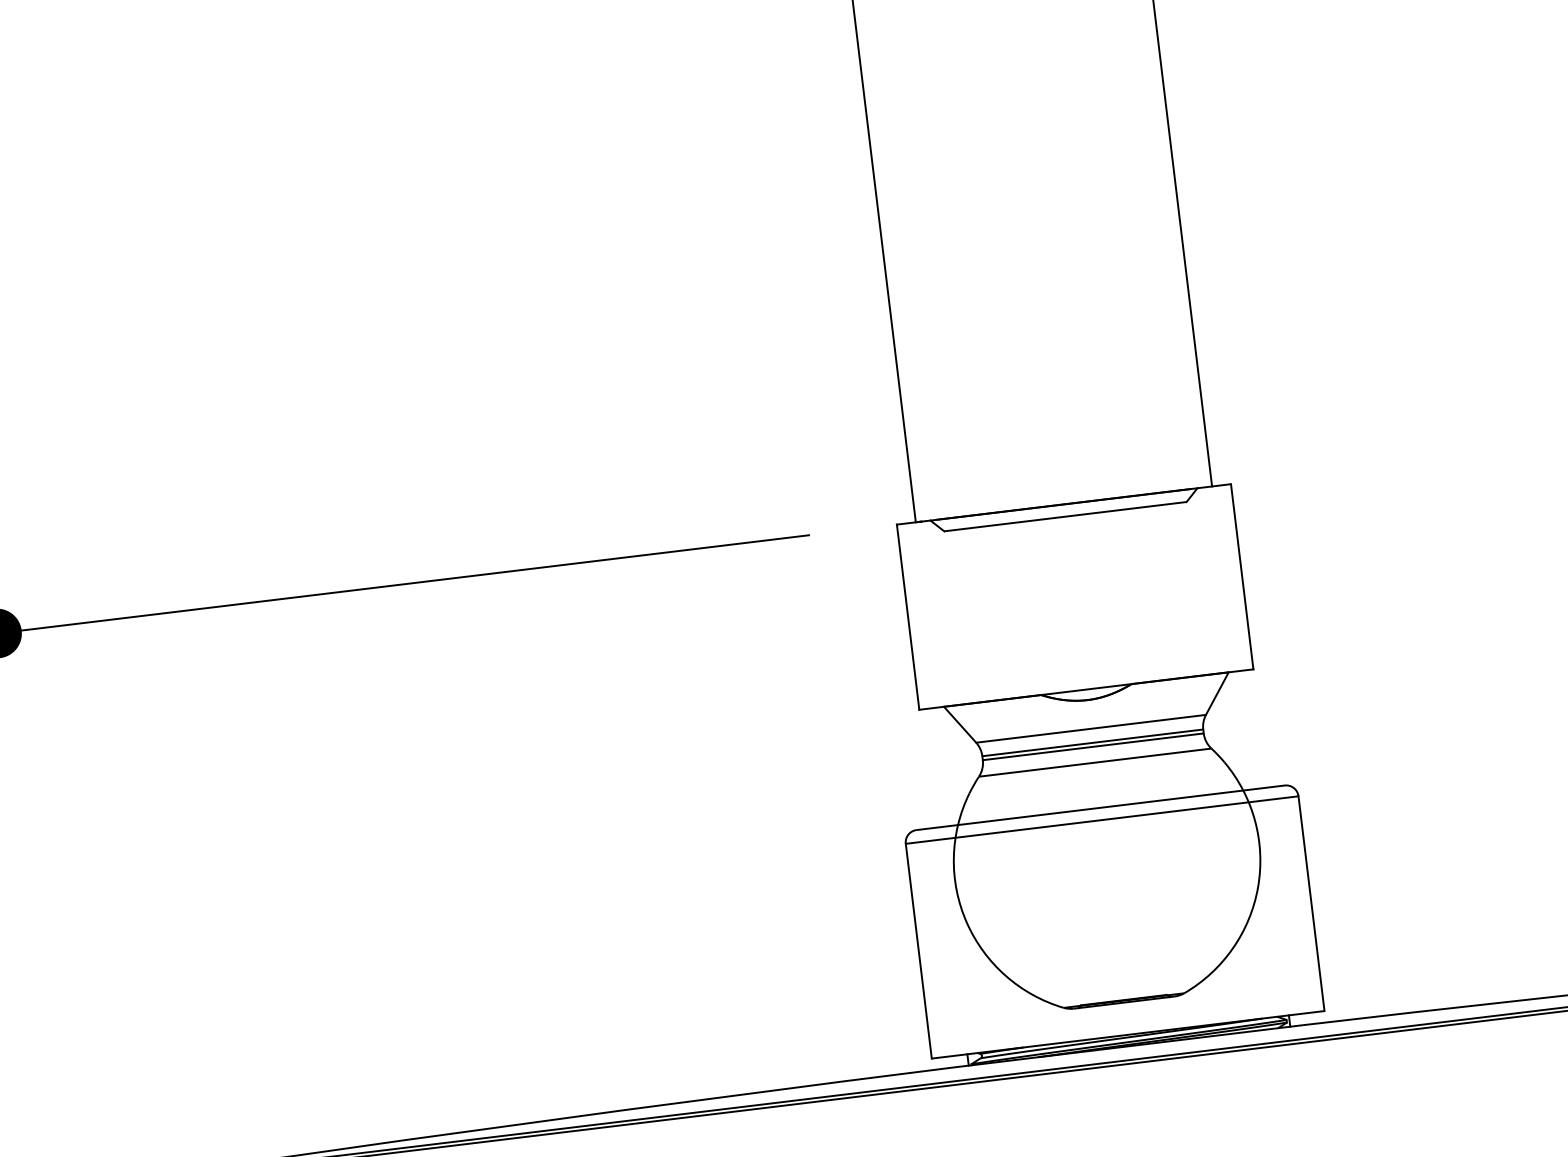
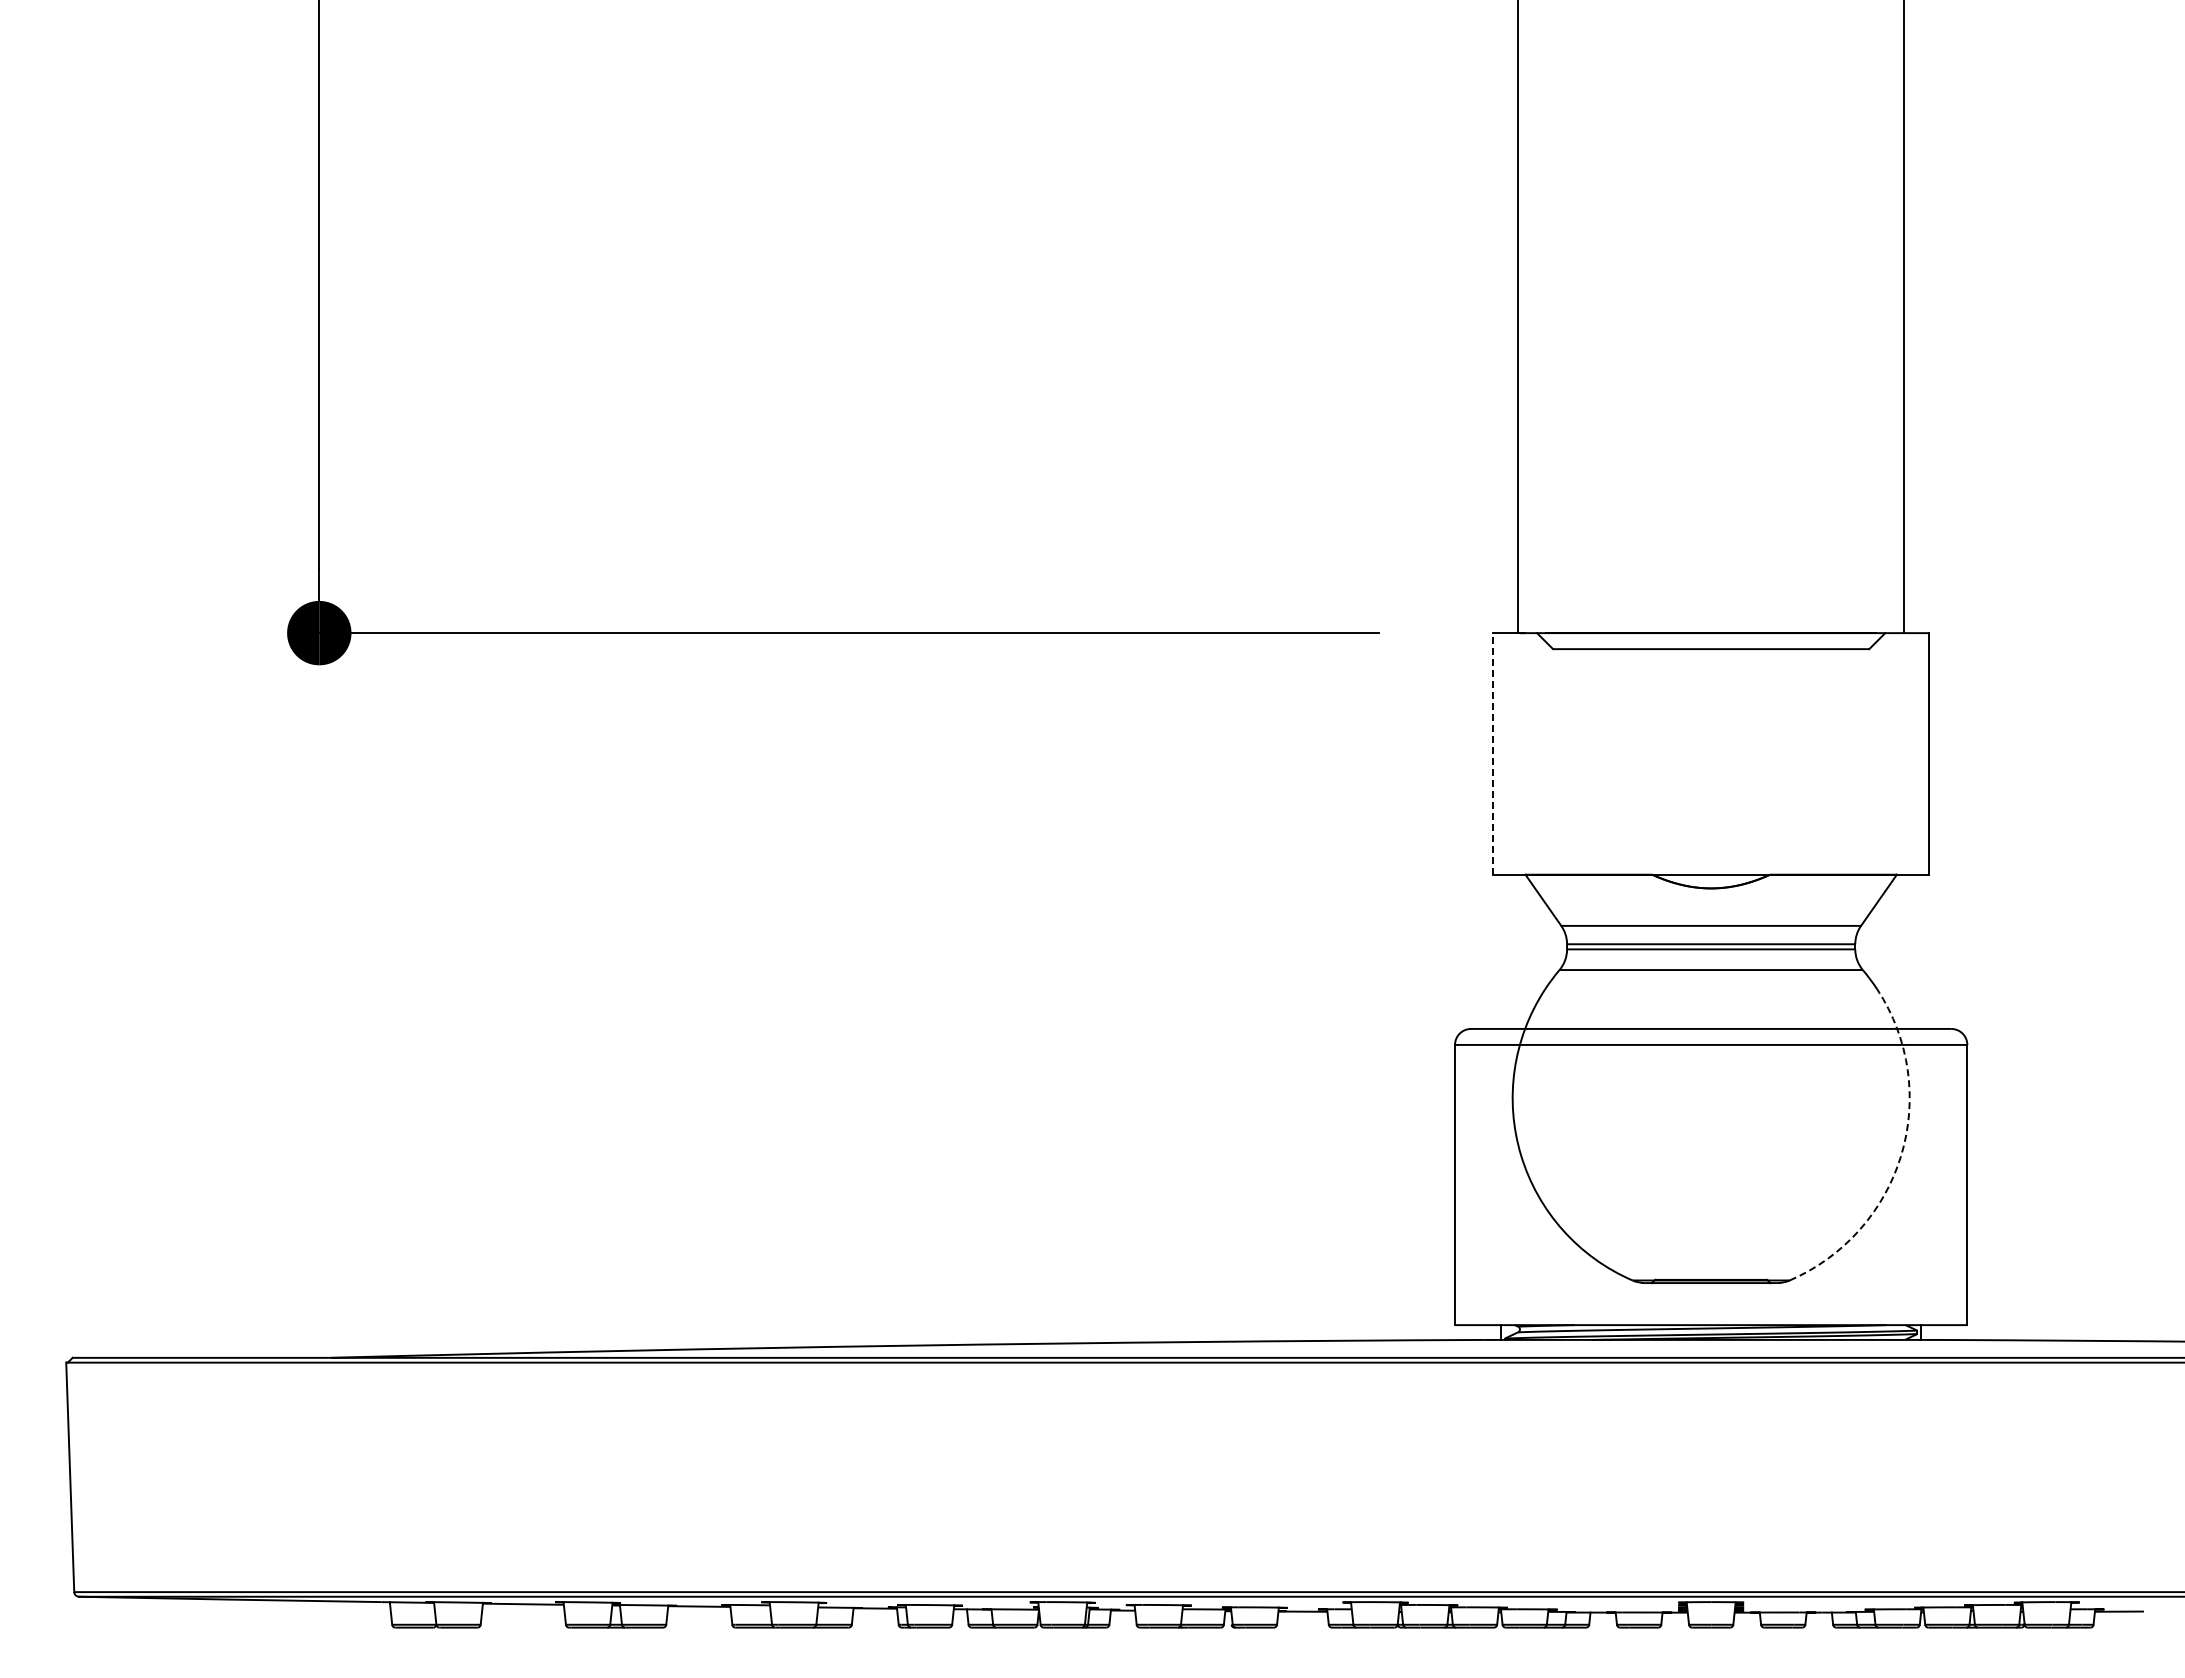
line: (908, 616) -> (1493, 753), solid -> dashed
arc: (1258, 887) -> (1901, 1155), solid -> dashed

